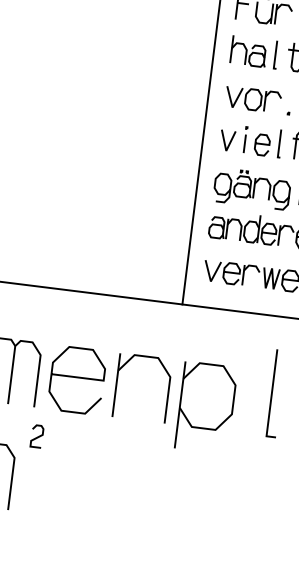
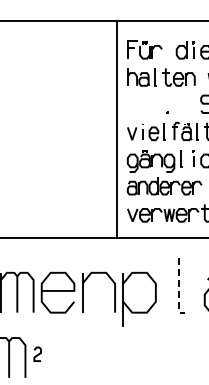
part: (252, 99) -> (144, 106), removed
line: (270, 397) -> (178, 288), solid -> dashed
curve: (38, 435) -> (38, 353), moved

